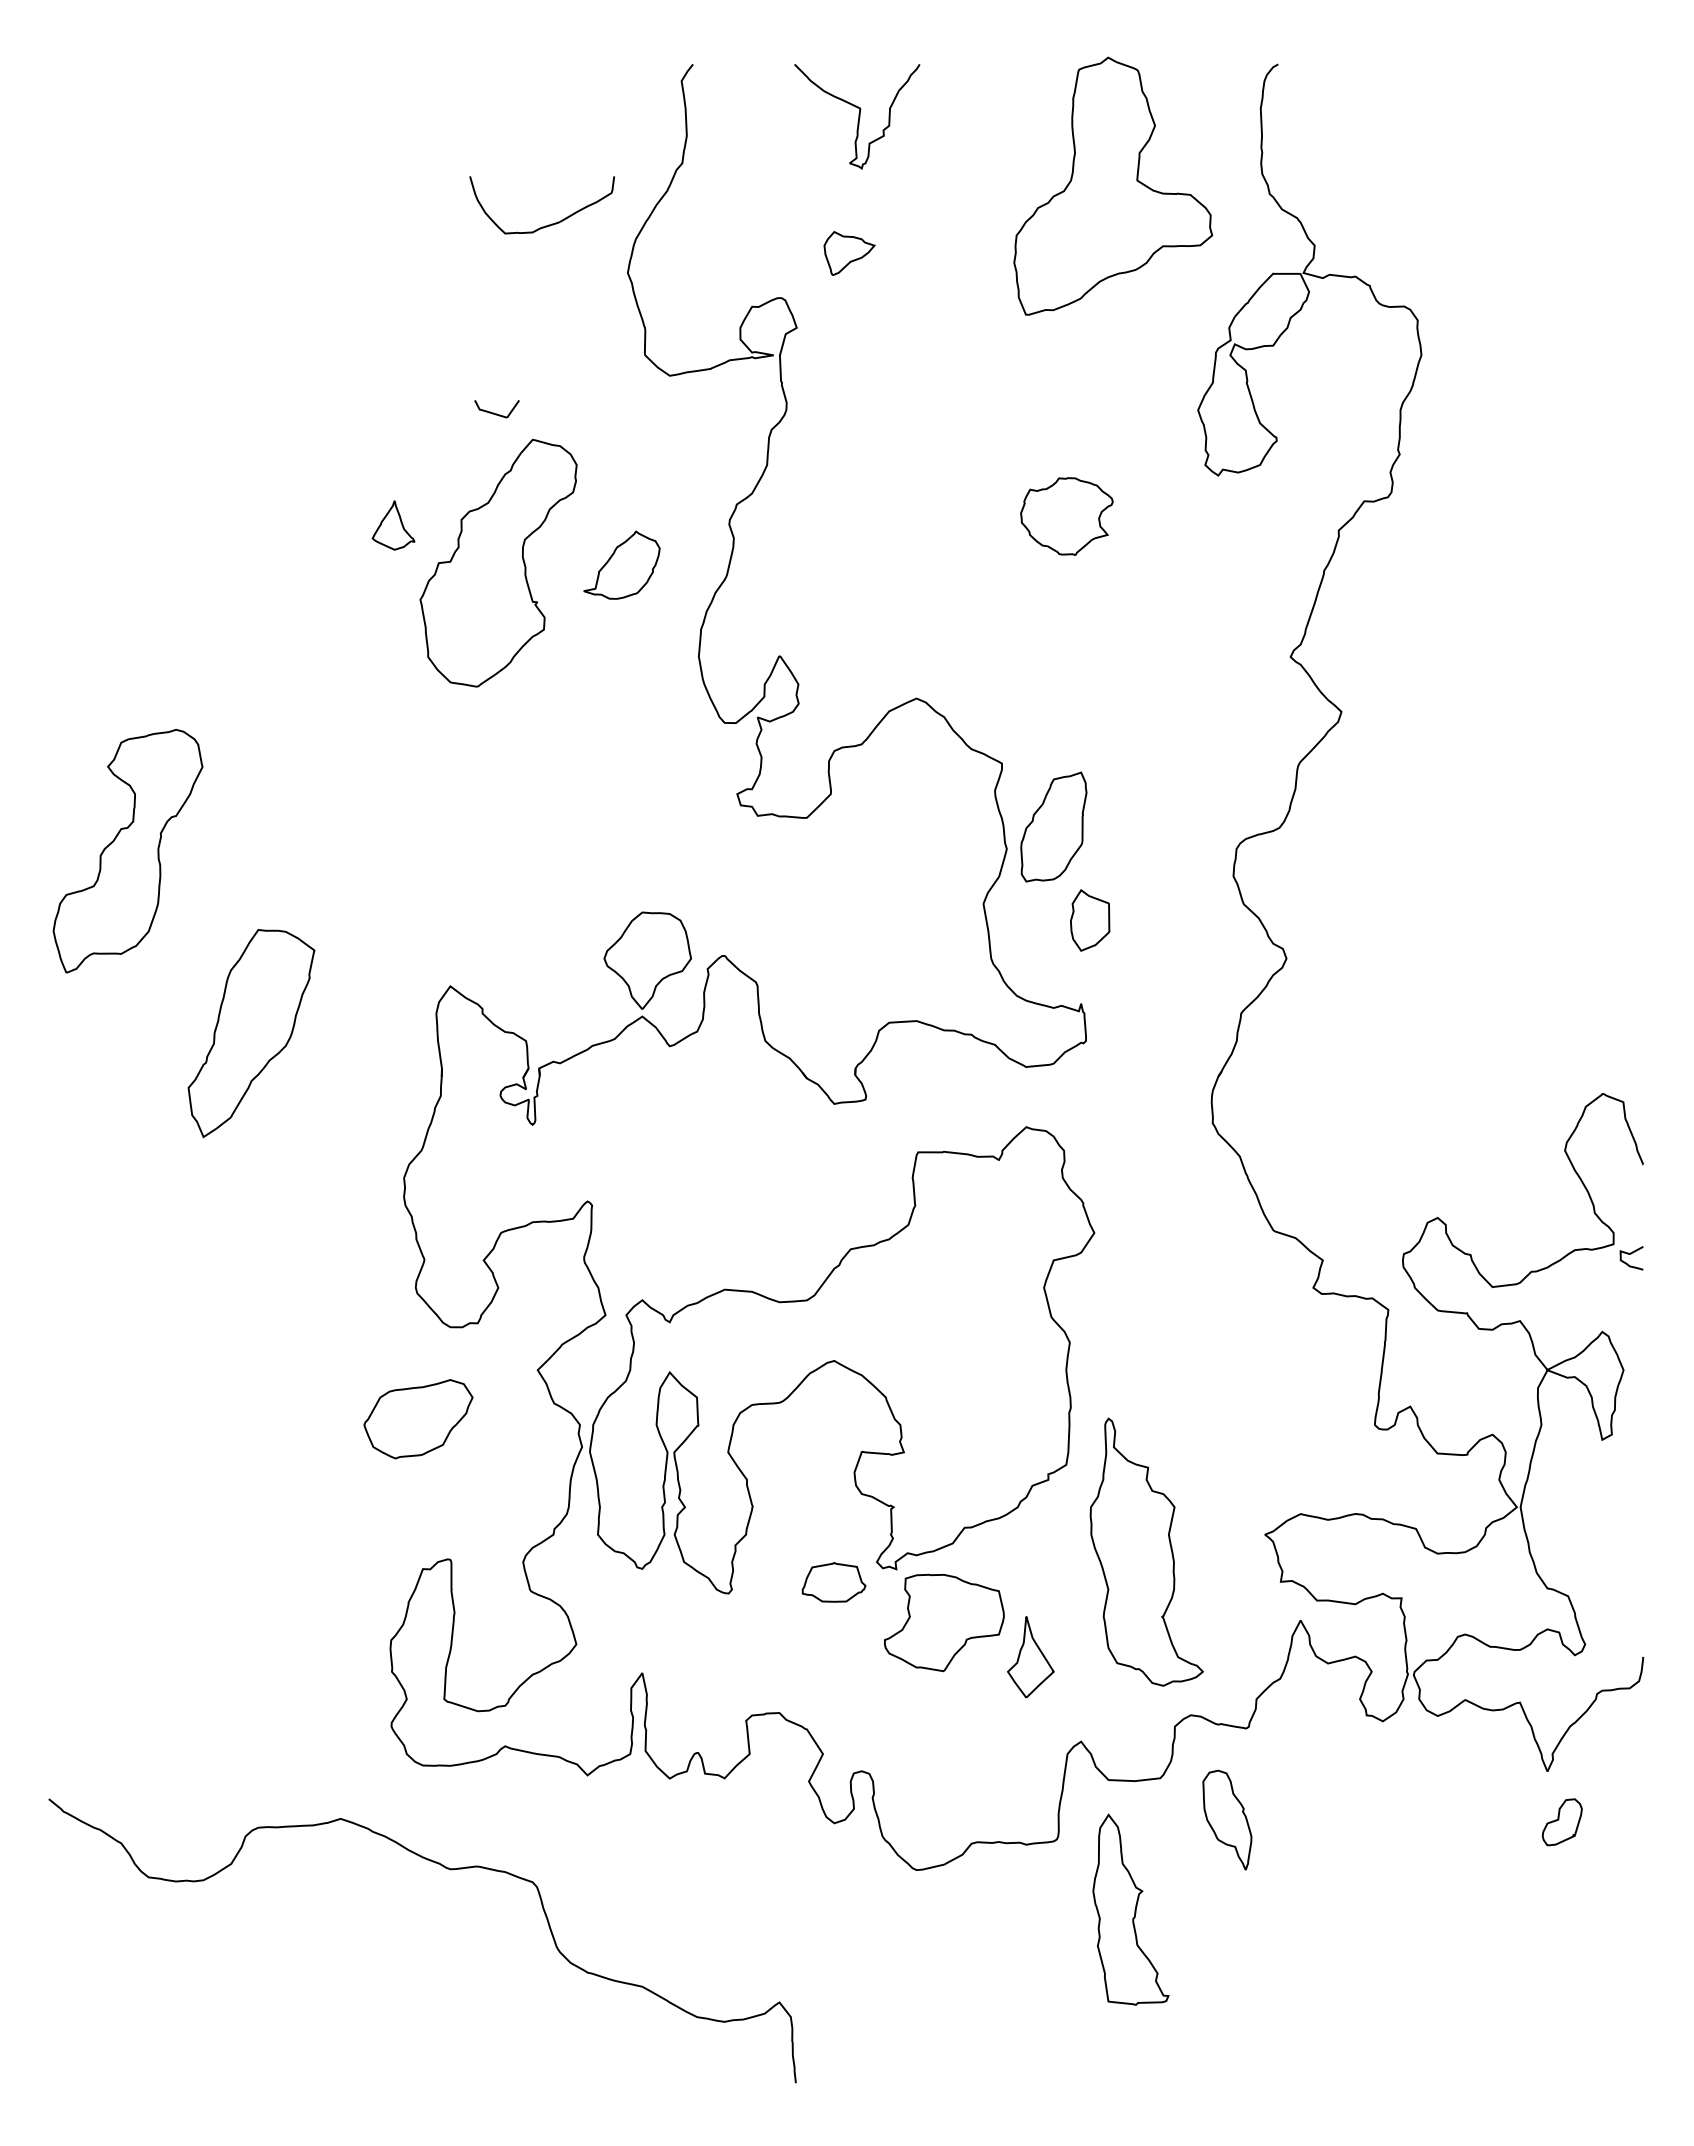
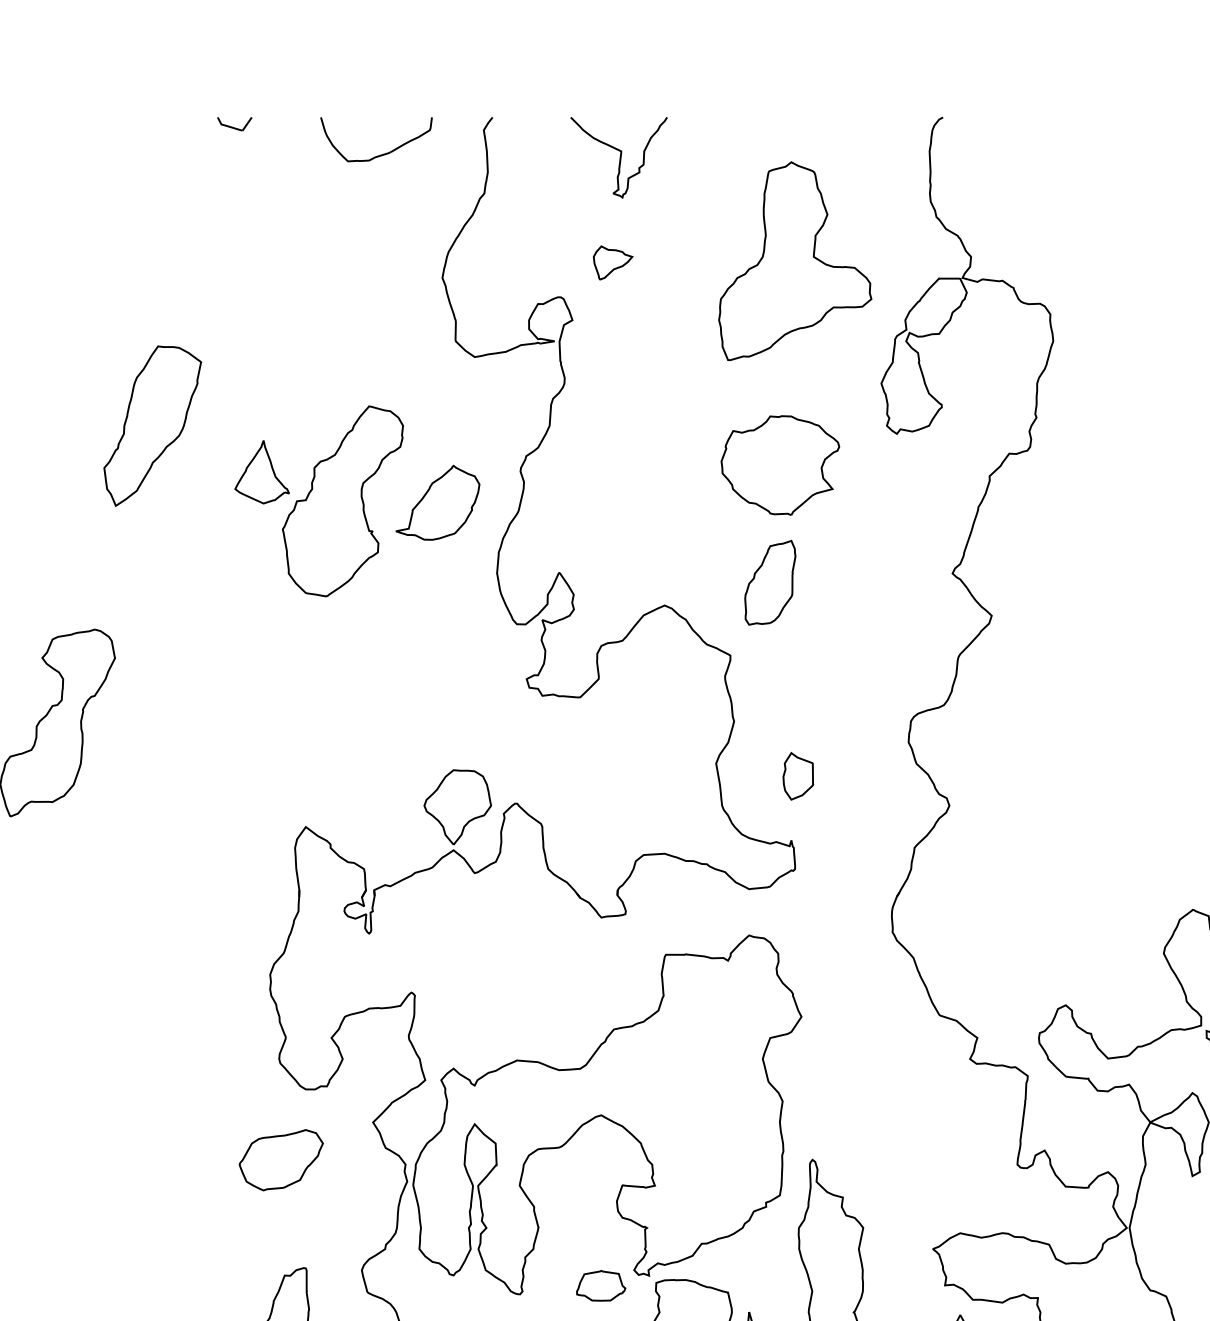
part: (1113, 185) -> (795, 260), moved
part: (548, 224) -> (381, 154), moved
part: (496, 409) -> (234, 124), moved
part: (1066, 516) -> (780, 465), size x1.67
part: (393, 525) -> (262, 472), size x1.67
part: (621, 565) -> (437, 503), size x1.43
part: (1053, 826) -> (770, 582), moved
part: (251, 1033) -> (152, 426), moved

